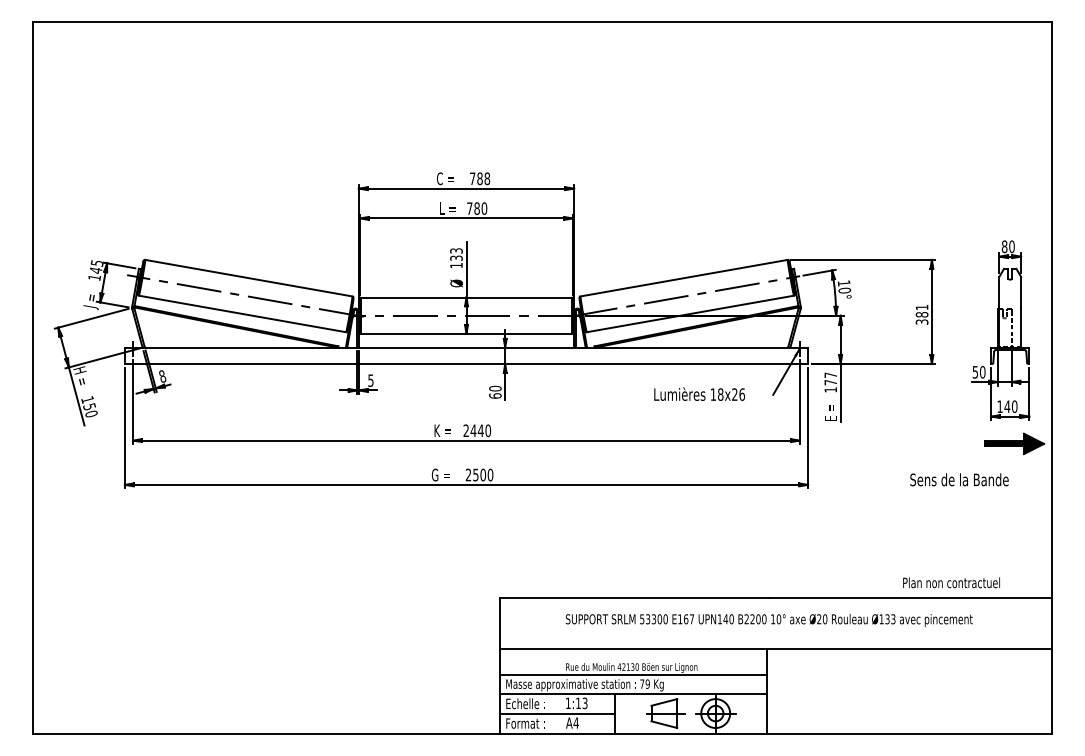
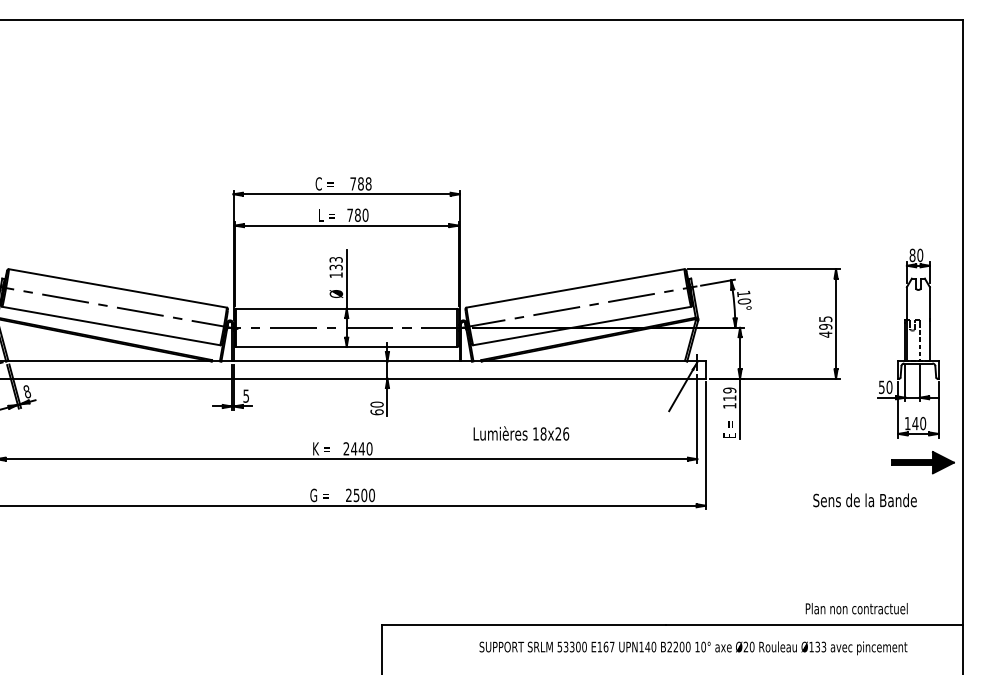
text: (921, 314) -> (825, 326), 381 -> 495
text: (830, 378) -> (729, 393), 177 -> 119
text: (699, 393) -> (521, 432), moved
text: (769, 620) -> (693, 648), moved

